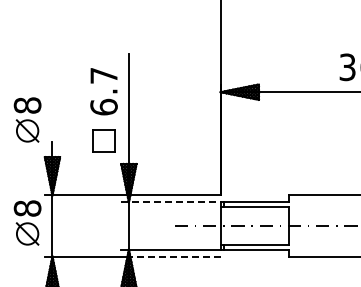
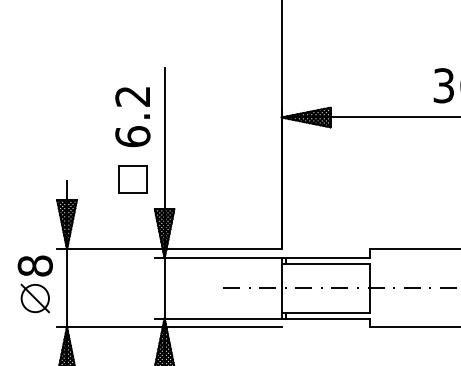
text: (103, 75) -> (132, 96), 6.7 -> 6.2
part: (27, 119) -> (35, 152), removed
line: (170, 202) -> (217, 258), dashed -> solid
line: (174, 256) -> (222, 327), dashed -> solid

